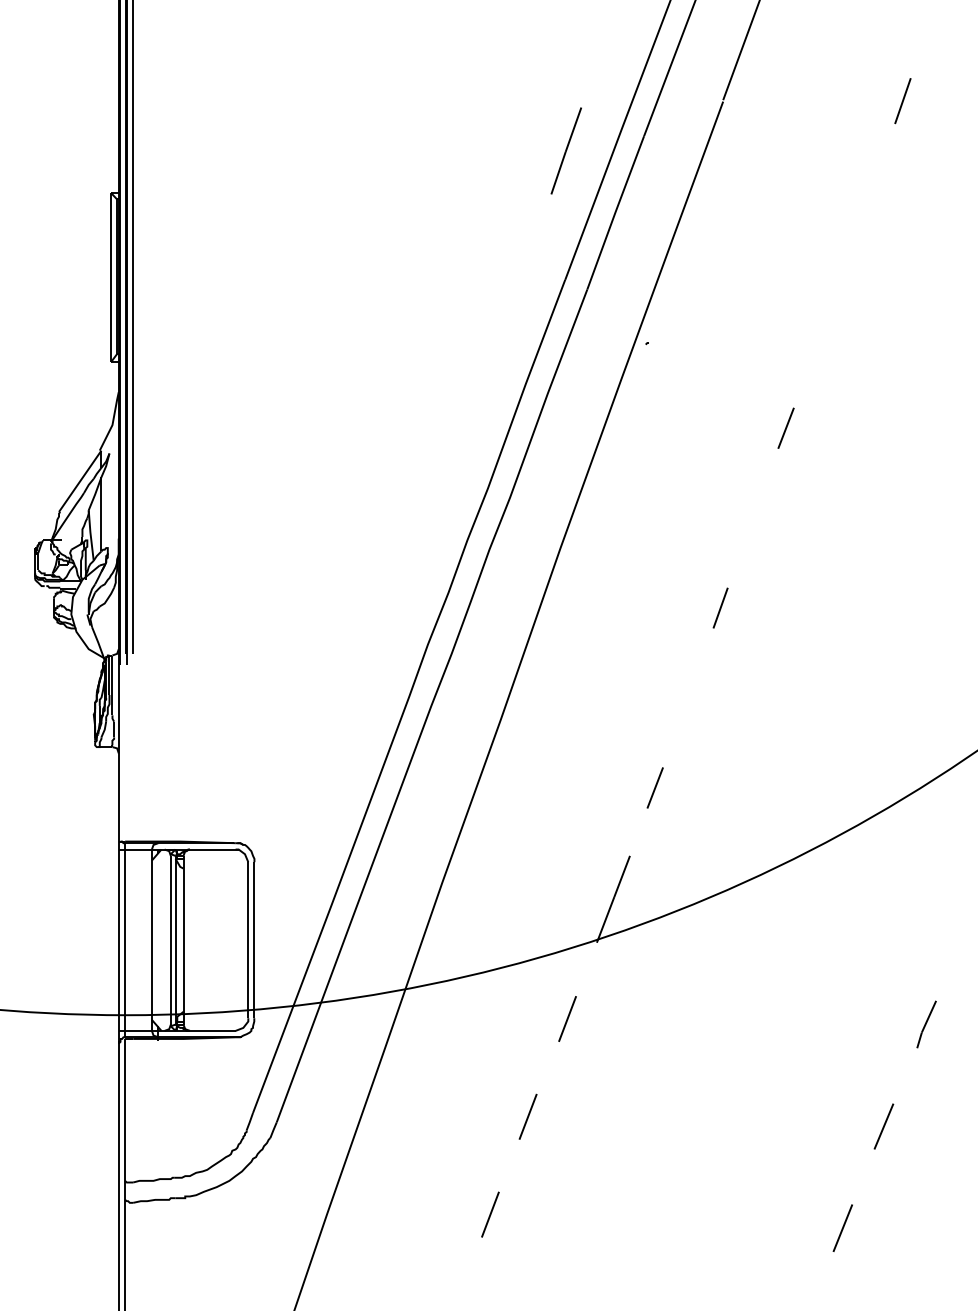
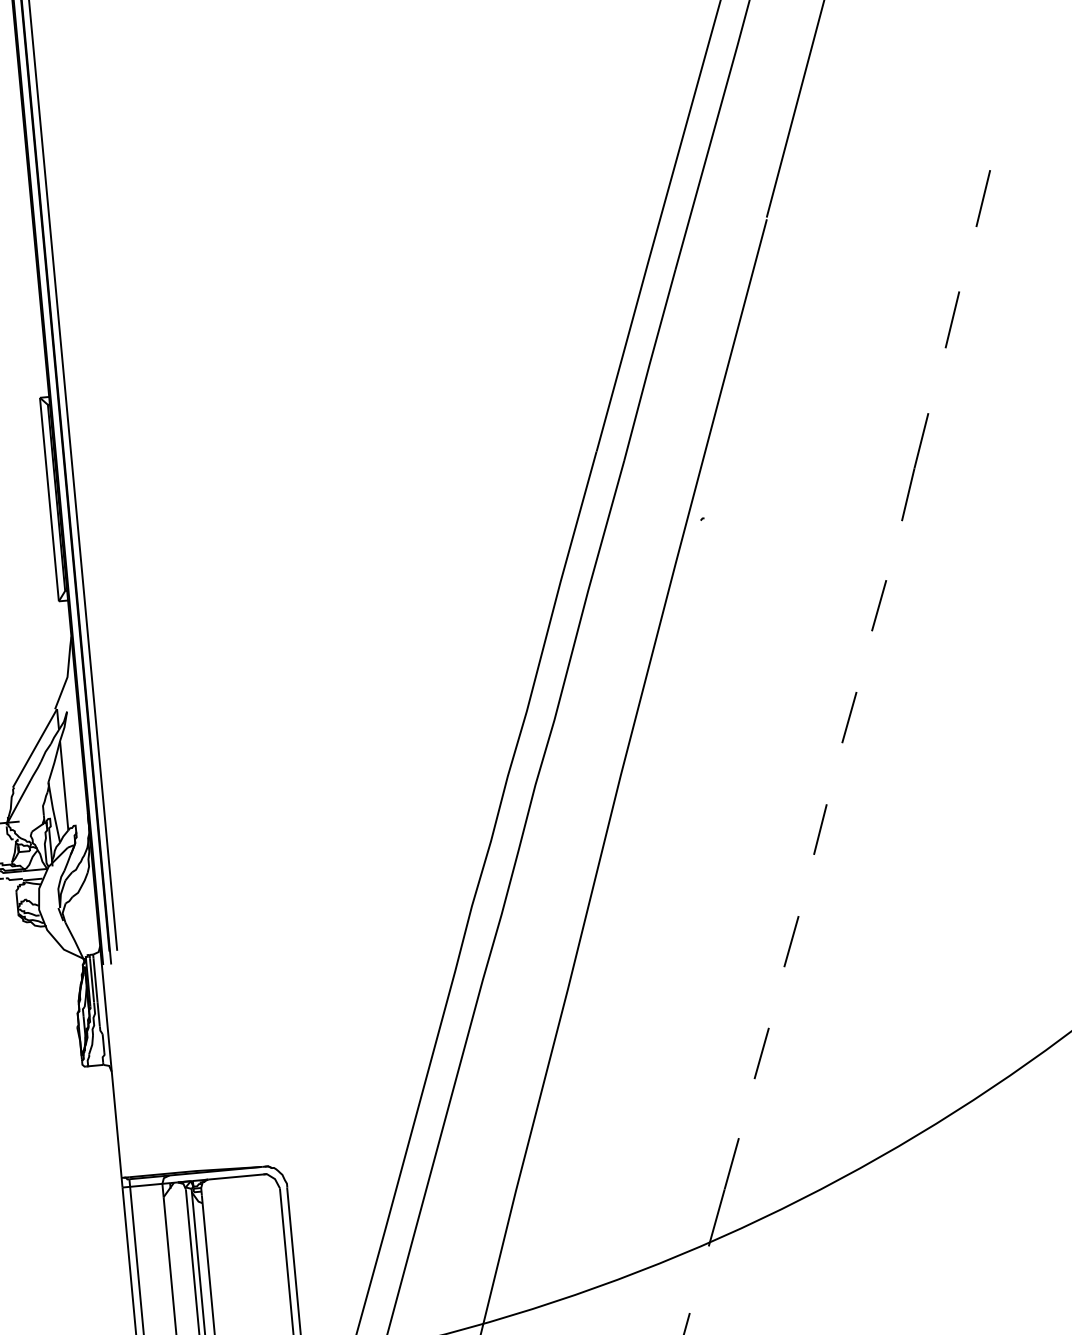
line: (565, 150) -> (914, 466), moved
line: (867, 198) -> (951, 319), added
line: (752, 517) -> (848, 716), added
line: (687, 697) -> (790, 940), added

